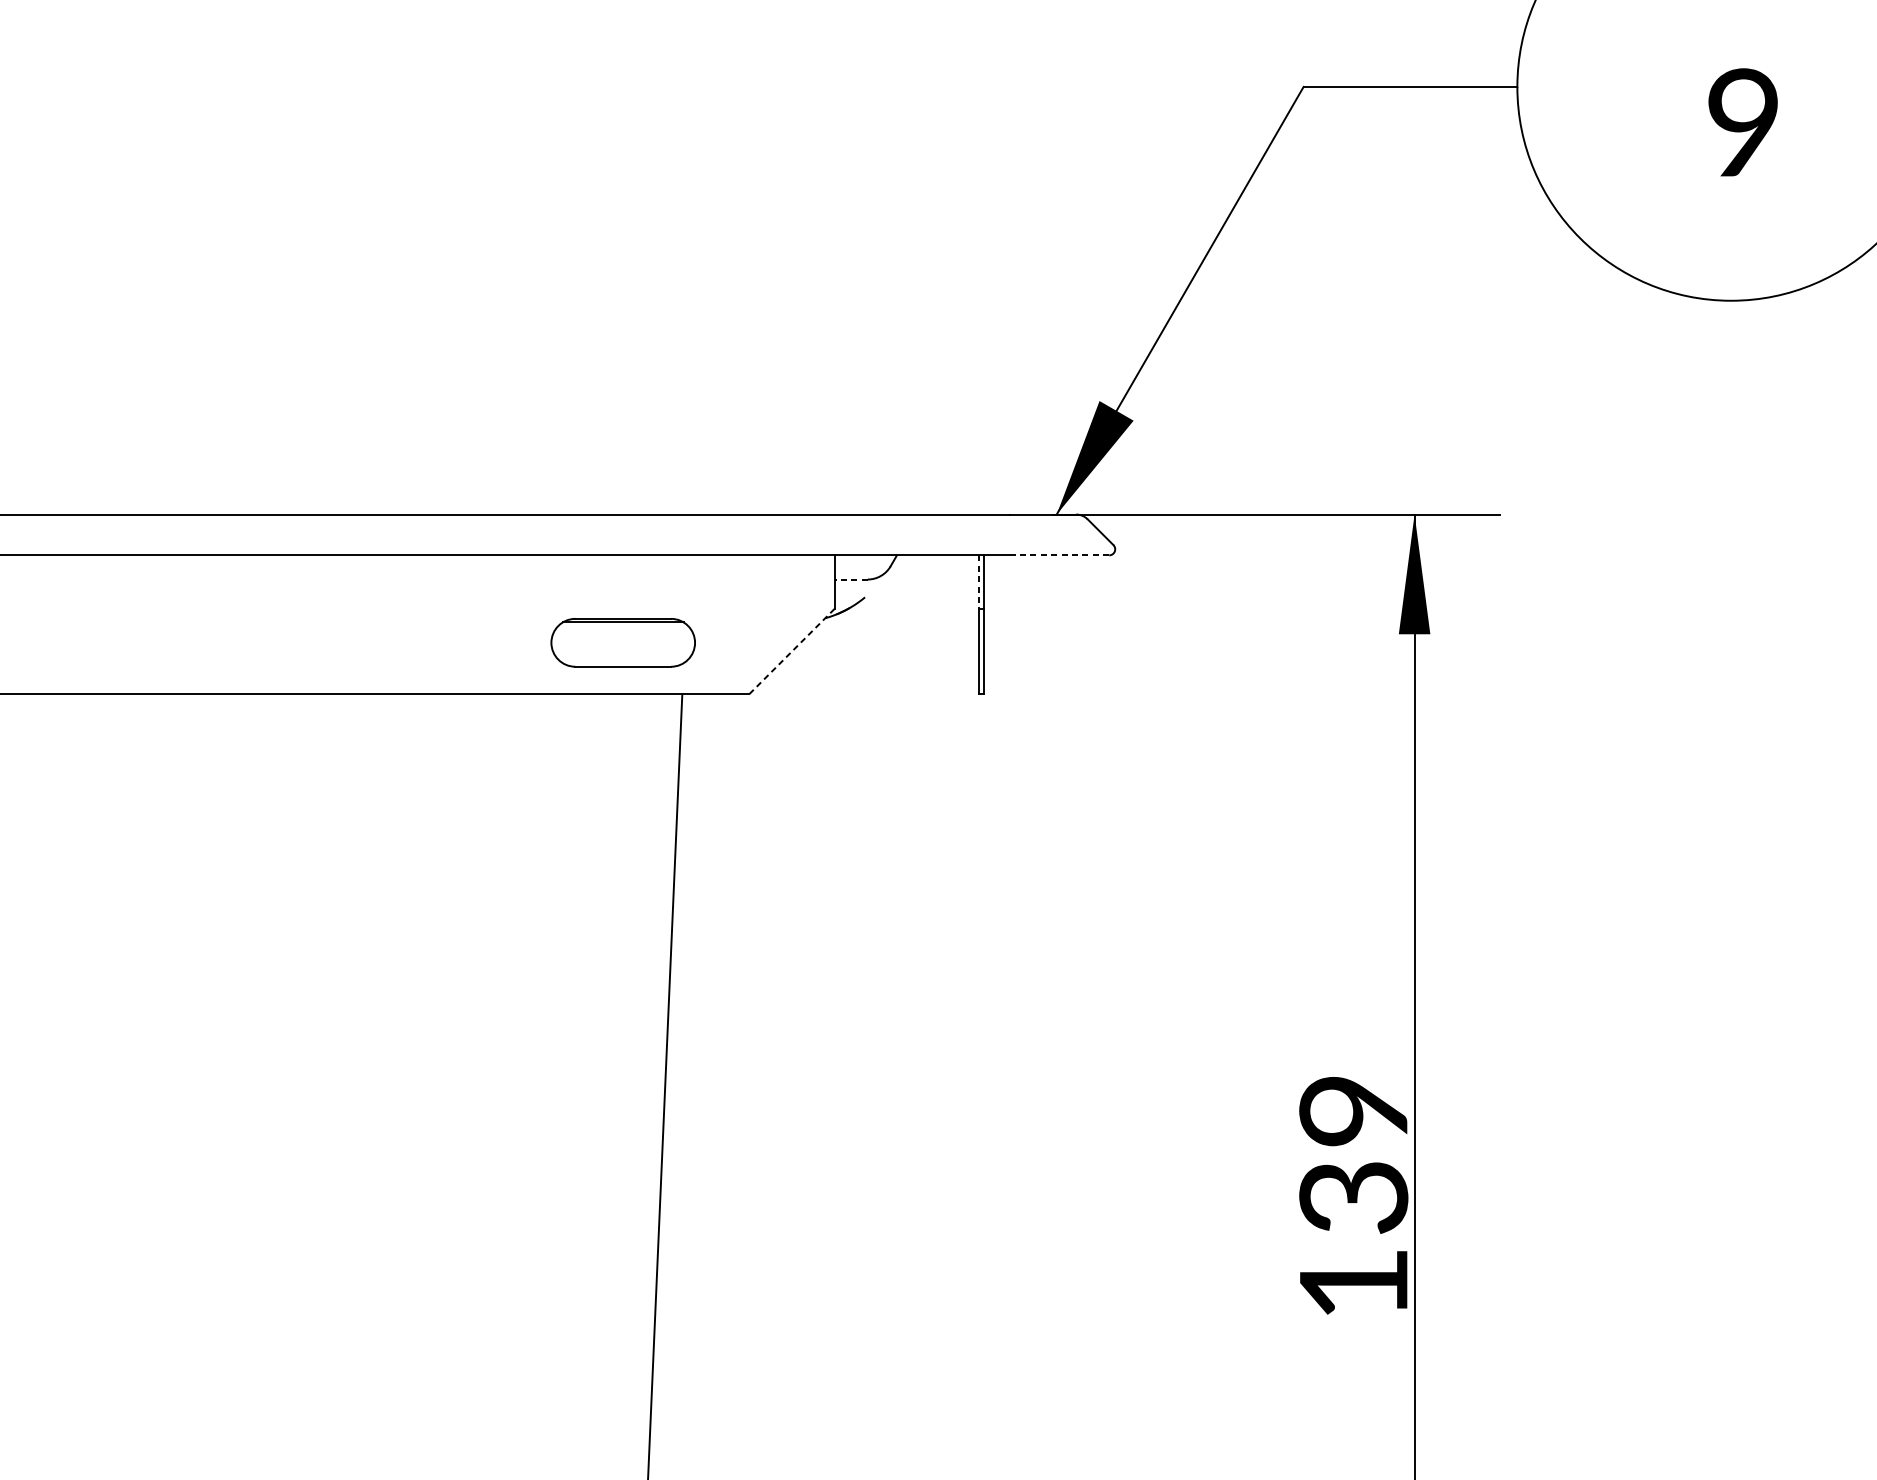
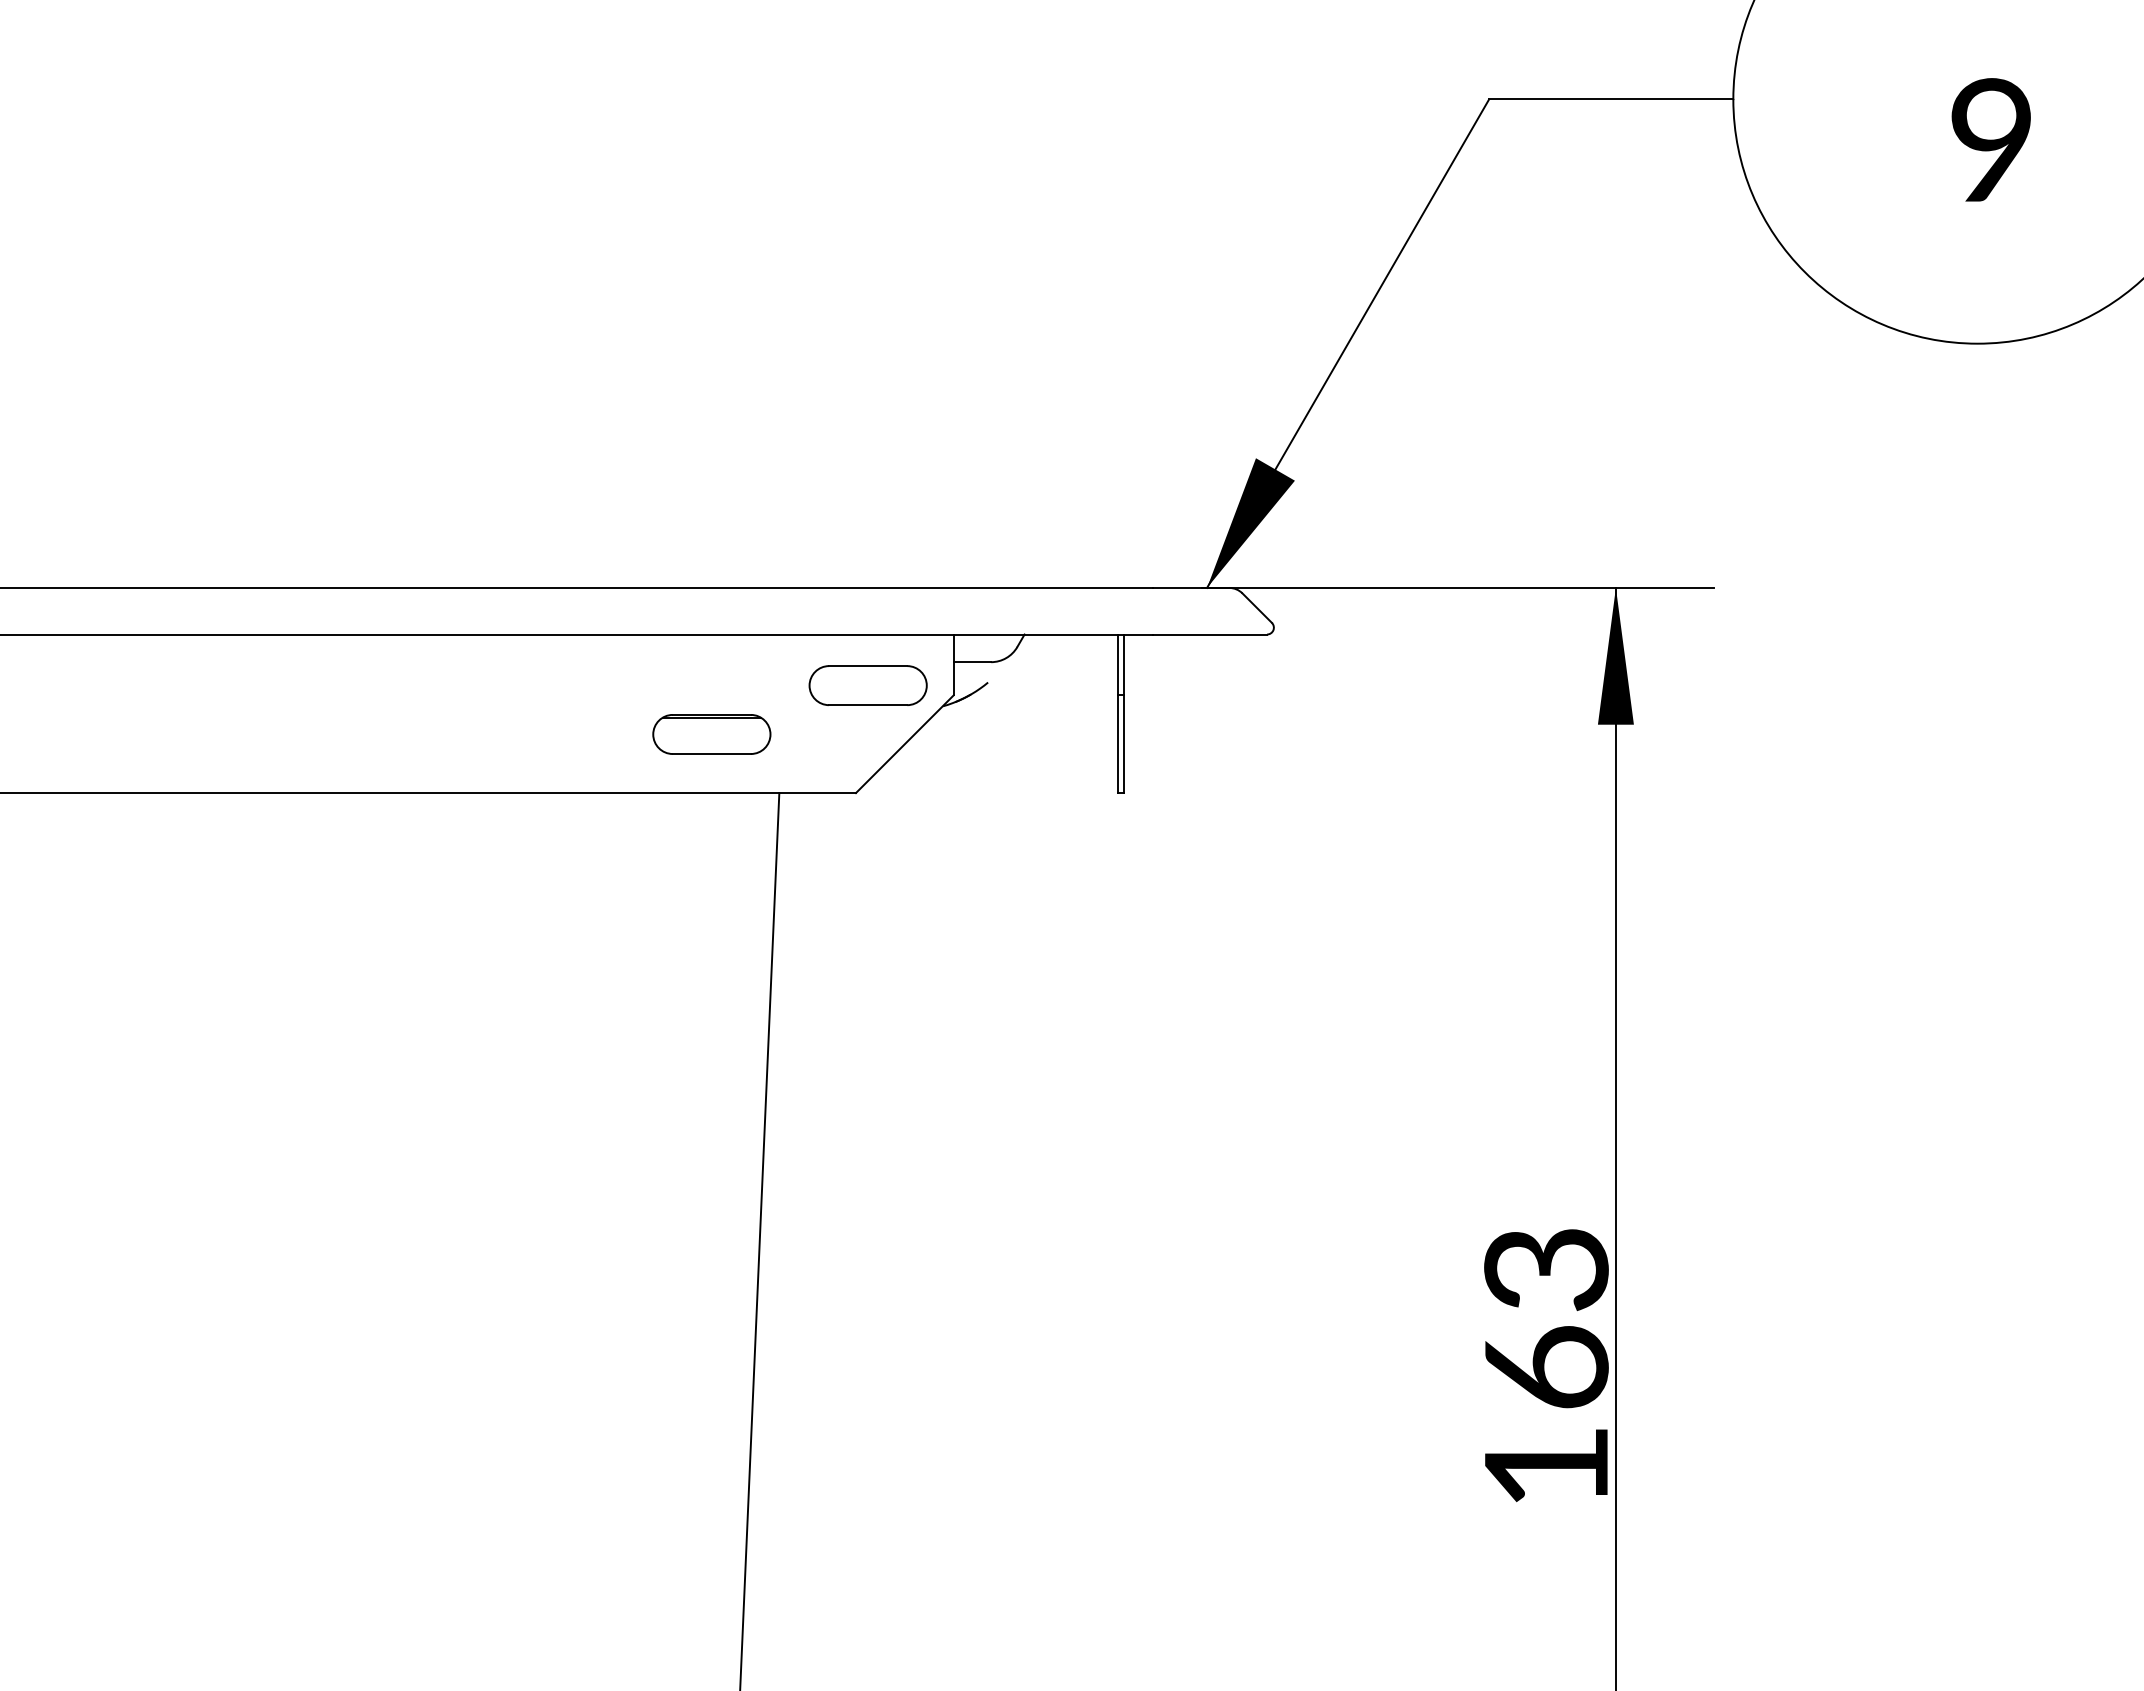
line: (1059, 555) -> (1210, 634), dashed -> solid
line: (851, 579) -> (972, 662), dashed -> solid
line: (979, 582) -> (1118, 665), dashed -> solid
part: (759, 599) -> (867, 685), added
part: (622, 642) -> (711, 734), size x0.71
line: (792, 650) -> (905, 743), dashed -> solid
text: (1353, 1154) -> (1546, 1319), 139 -> 163

